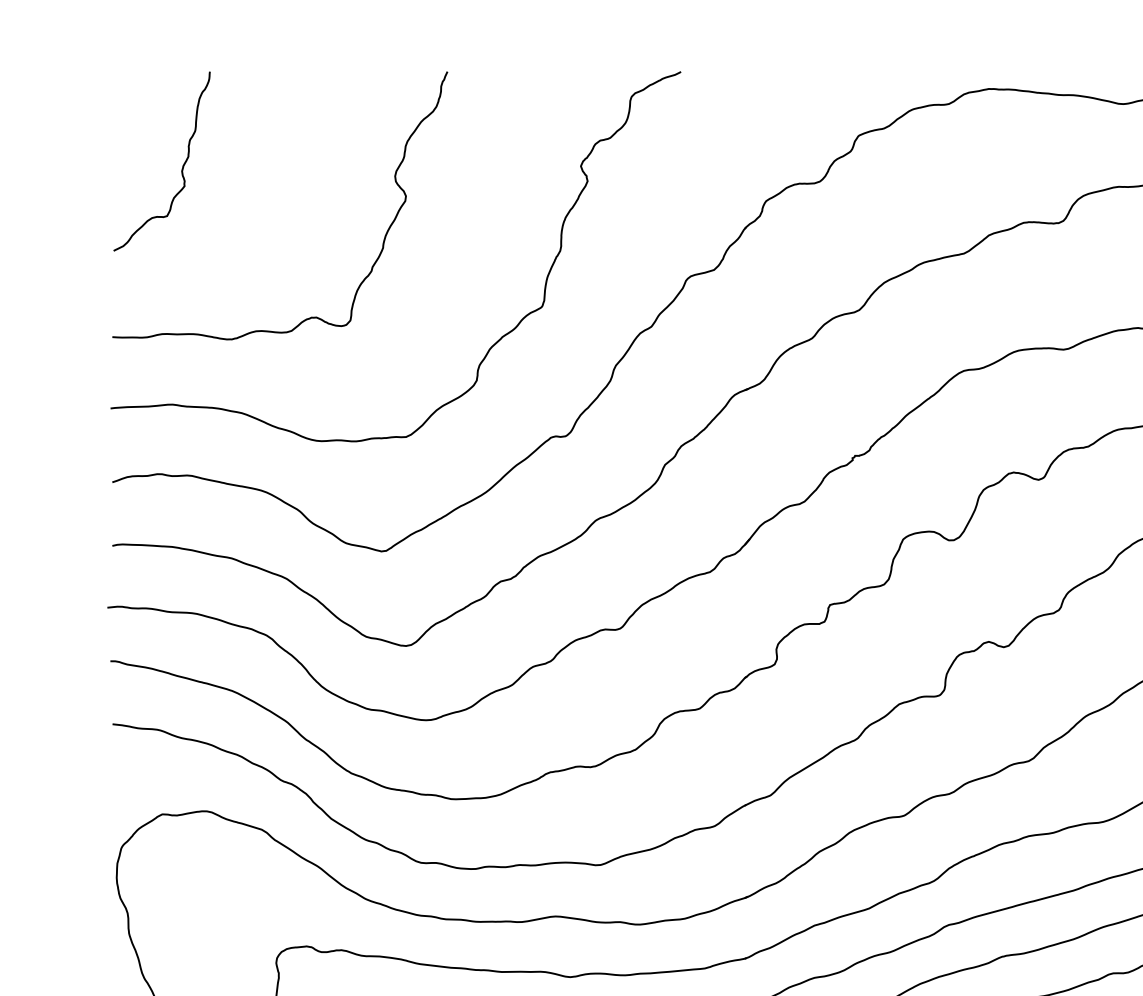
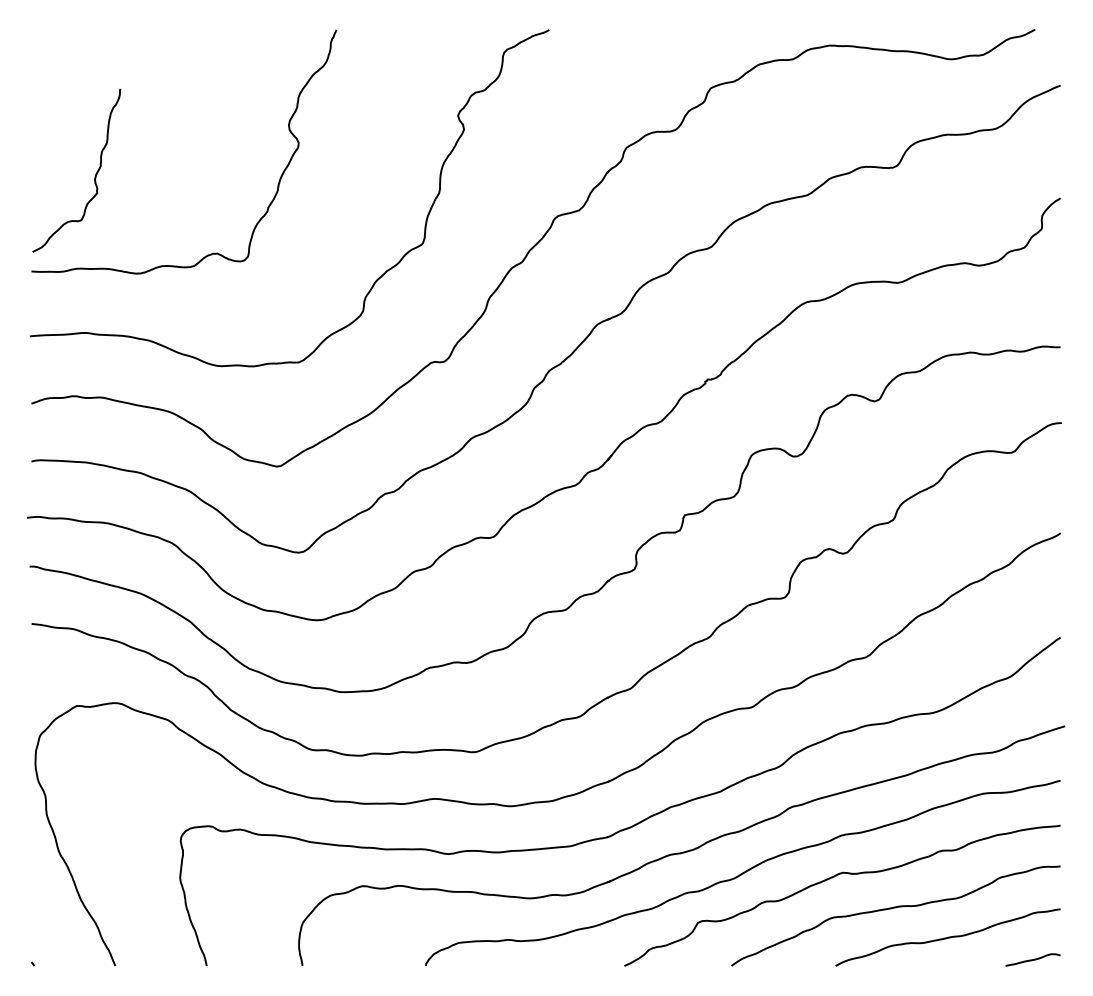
curve: (181, 167) -> (94, 176), moved

